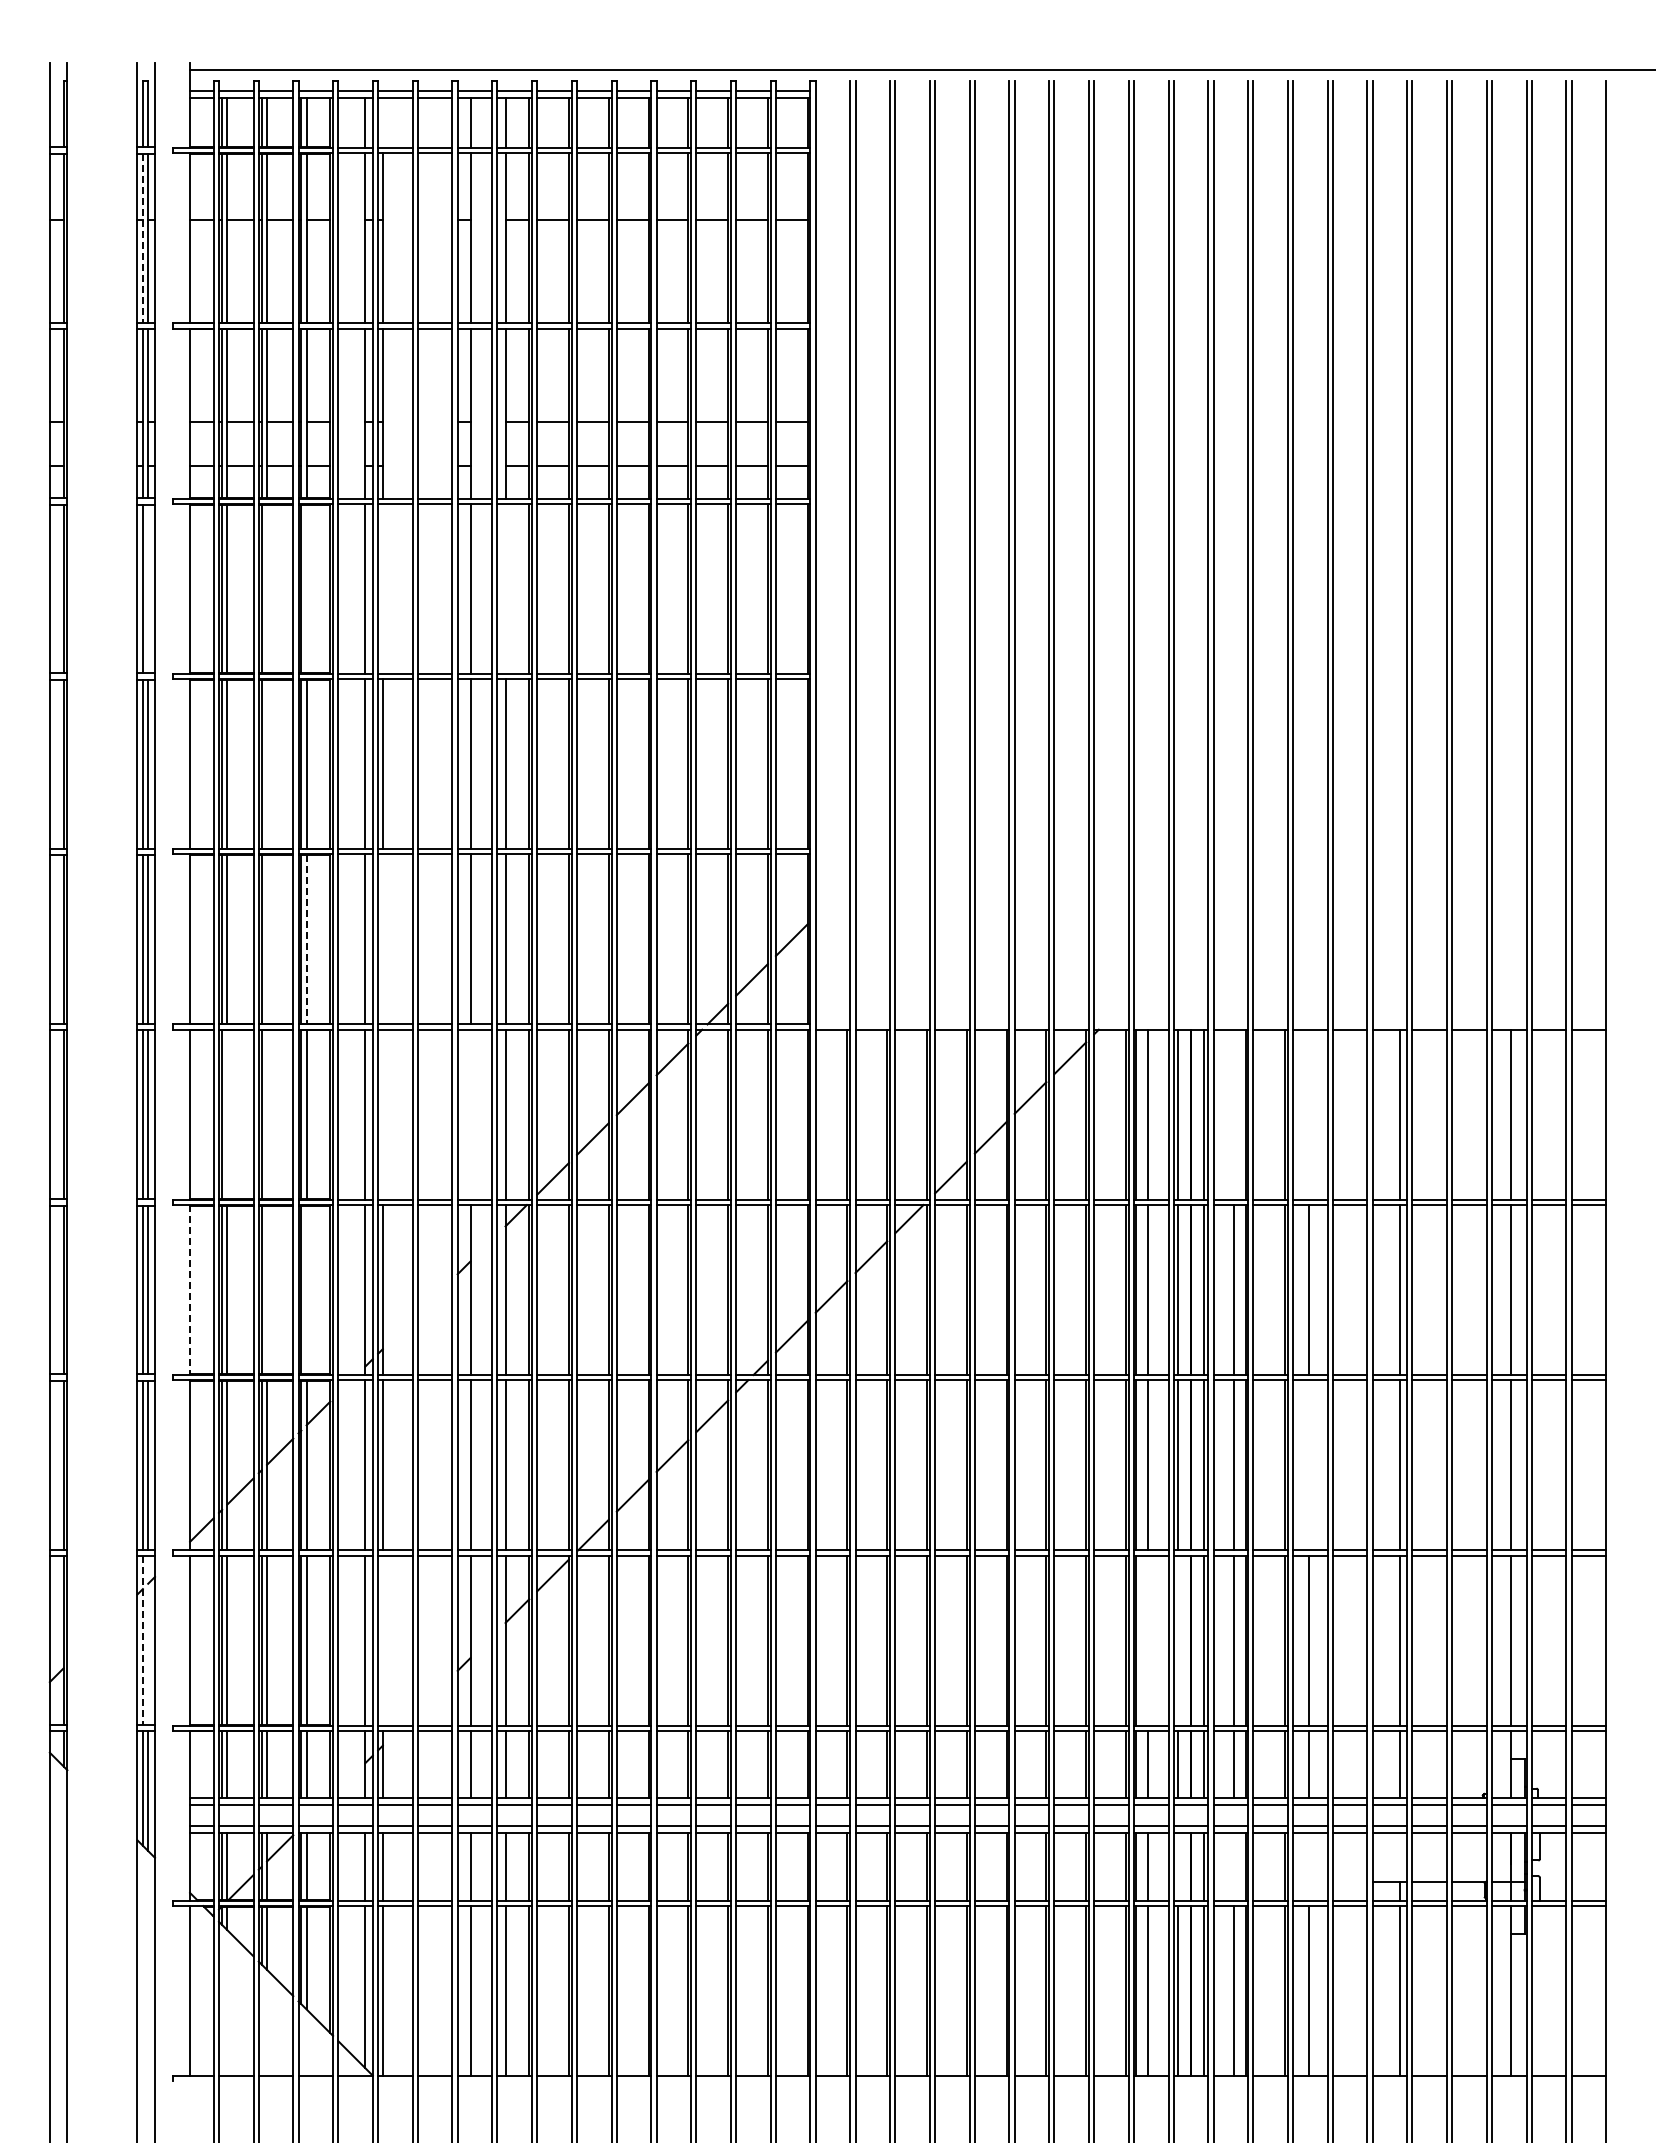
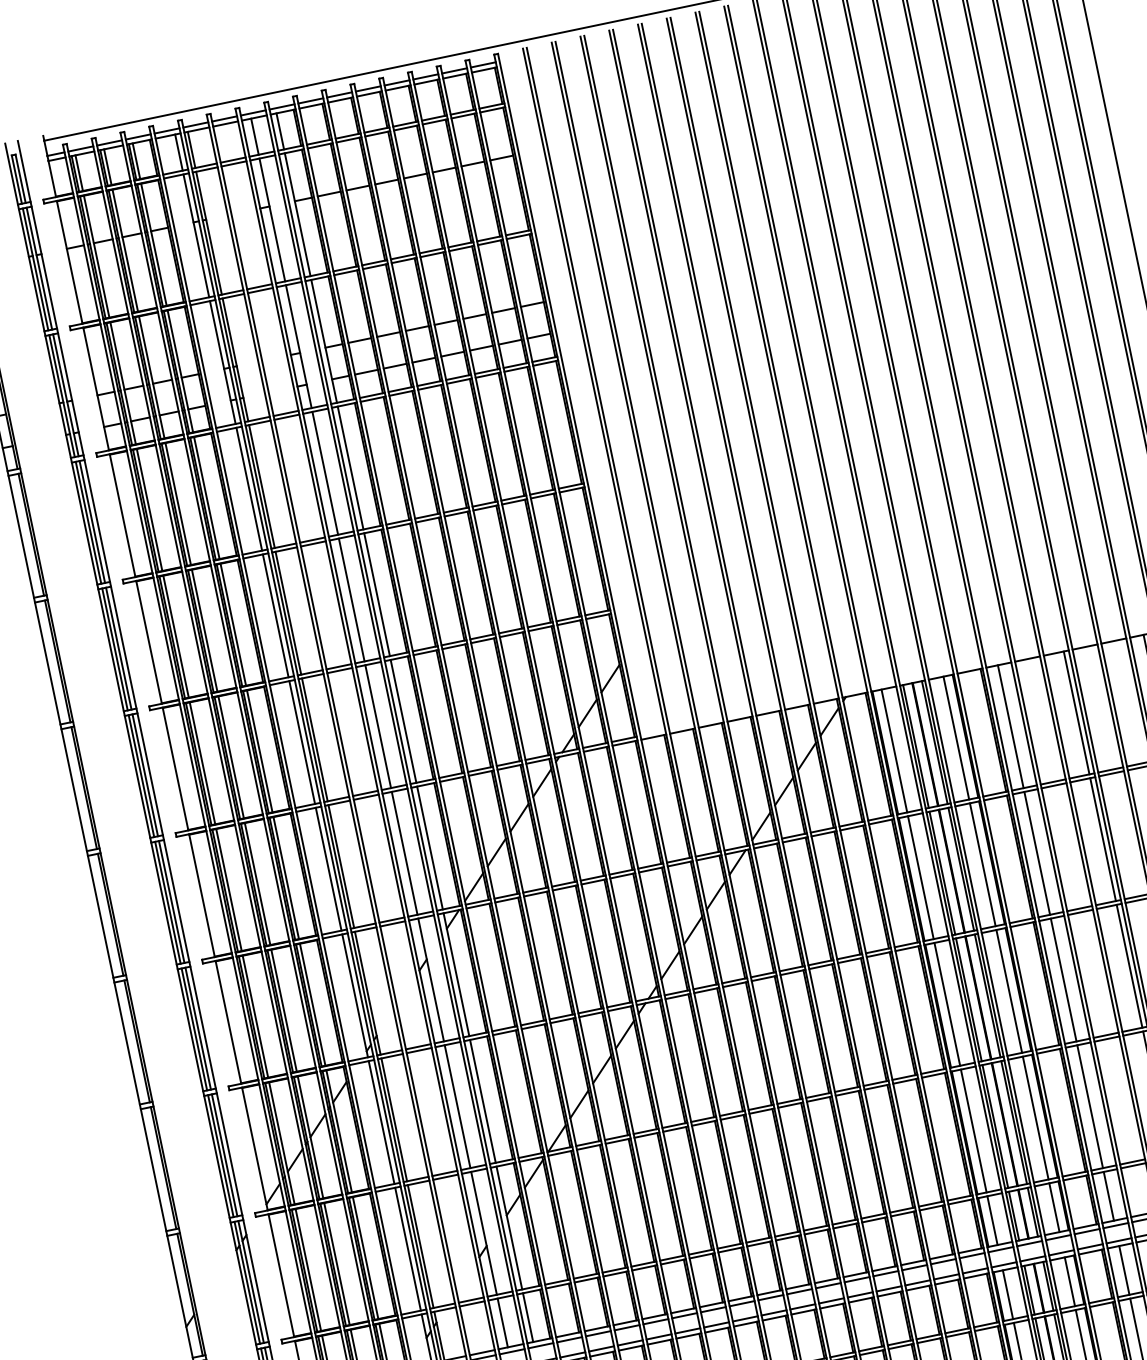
line: (382, 123) -> (191, 150), added
line: (142, 238) -> (35, 269), dashed -> solid
line: (148, 588) -> (92, 521), added
line: (267, 588) -> (178, 503), added
line: (306, 588) -> (206, 497), added
line: (382, 588) -> (261, 486), added
line: (505, 588) -> (350, 467), added
line: (267, 763) -> (204, 630), added
line: (267, 939) -> (231, 757), added
line: (306, 939) -> (259, 751), dashed -> solid
line: (382, 939) -> (314, 739), added
line: (227, 1114) -> (229, 889), added
line: (267, 1114) -> (257, 883), added
line: (382, 1114) -> (341, 866), added
line: (470, 1114) -> (404, 853), added
line: (1233, 1114) -> (956, 737), added
line: (1309, 1114) -> (1010, 726), added
line: (267, 1289) -> (284, 1010), added
line: (306, 1289) -> (312, 1004), added
line: (190, 1290) -> (228, 1022), dashed -> solid
line: (1309, 1465) -> (1063, 980), added
line: (148, 1640) -> (251, 1281), added
line: (382, 1640) -> (420, 1246), added
line: (1148, 1640) -> (974, 1130), added
line: (1177, 1640) -> (995, 1126), added
line: (142, 1641) -> (247, 1283), dashed -> solid
line: (1177, 1866) -> (1029, 1289), added
line: (1233, 1866) -> (1069, 1281), added
line: (1309, 1866) -> (1124, 1269), added

